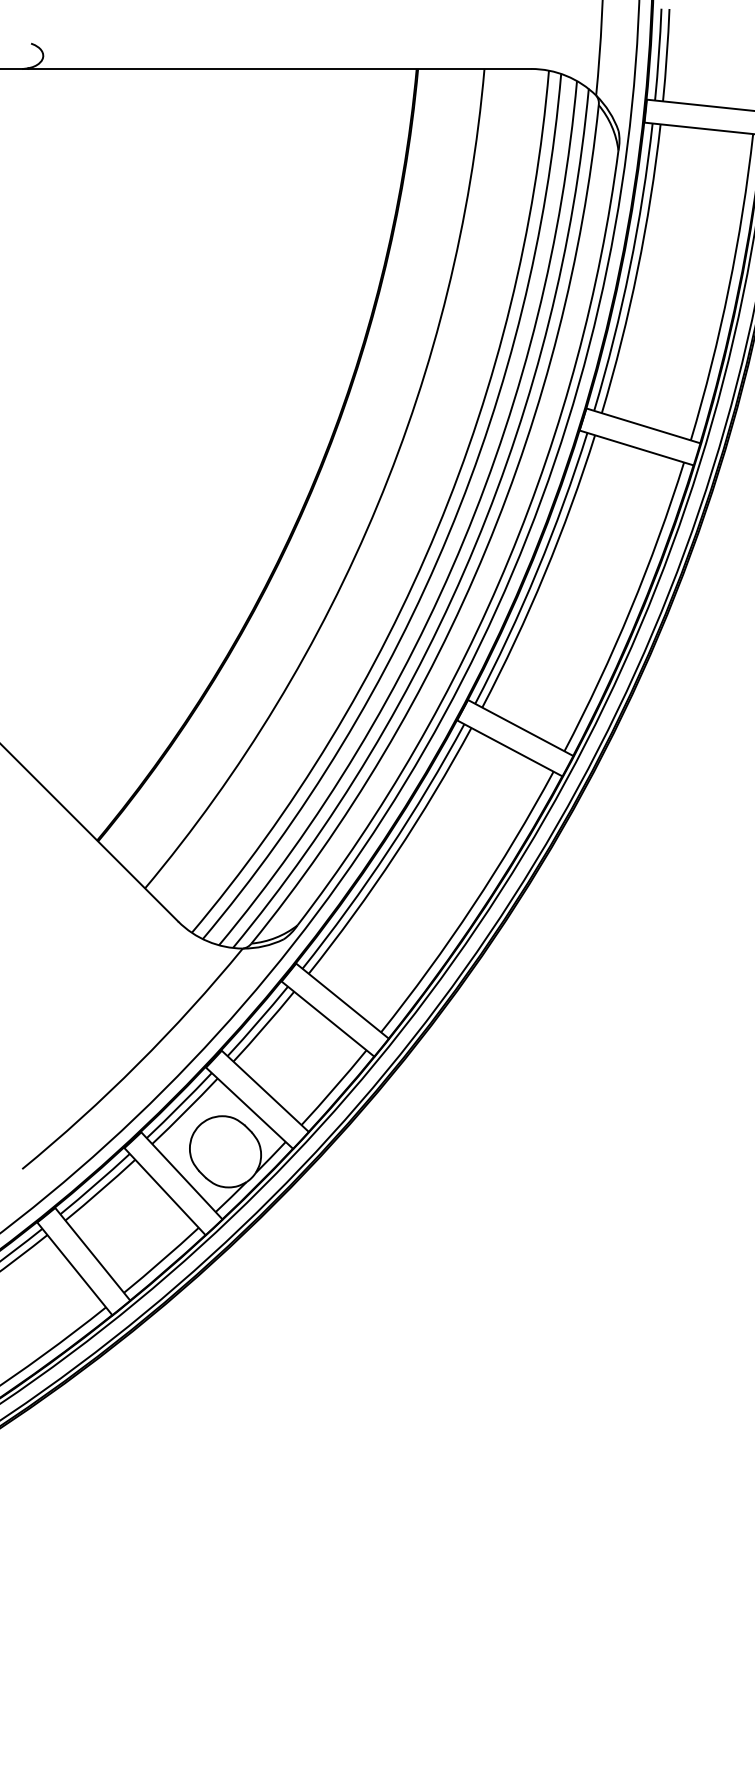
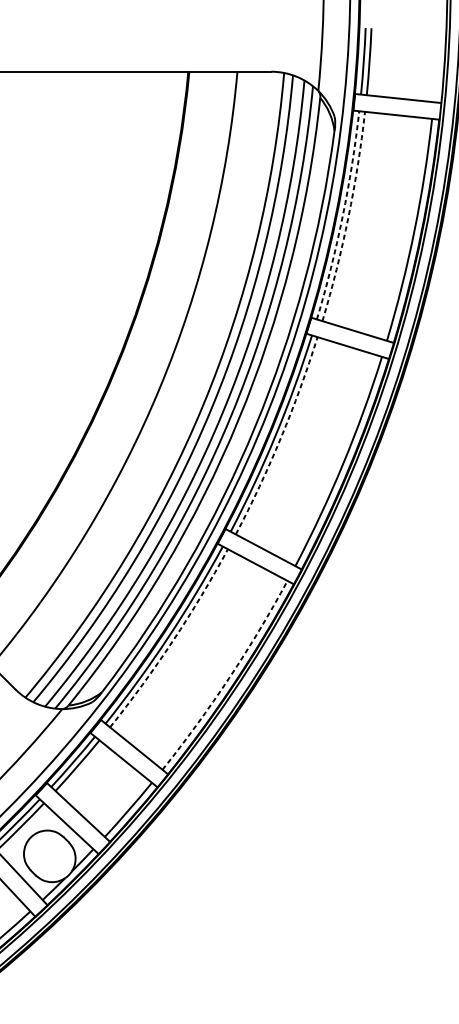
arc: (629, 268) -> (342, 216), solid -> dashed
arc: (637, 270) -> (348, 217), solid -> dashed
arc: (544, 573) -> (280, 437), solid -> dashed
arc: (395, 854) -> (172, 640), solid -> dashed
arc: (473, 905) -> (229, 677), solid -> dashed

